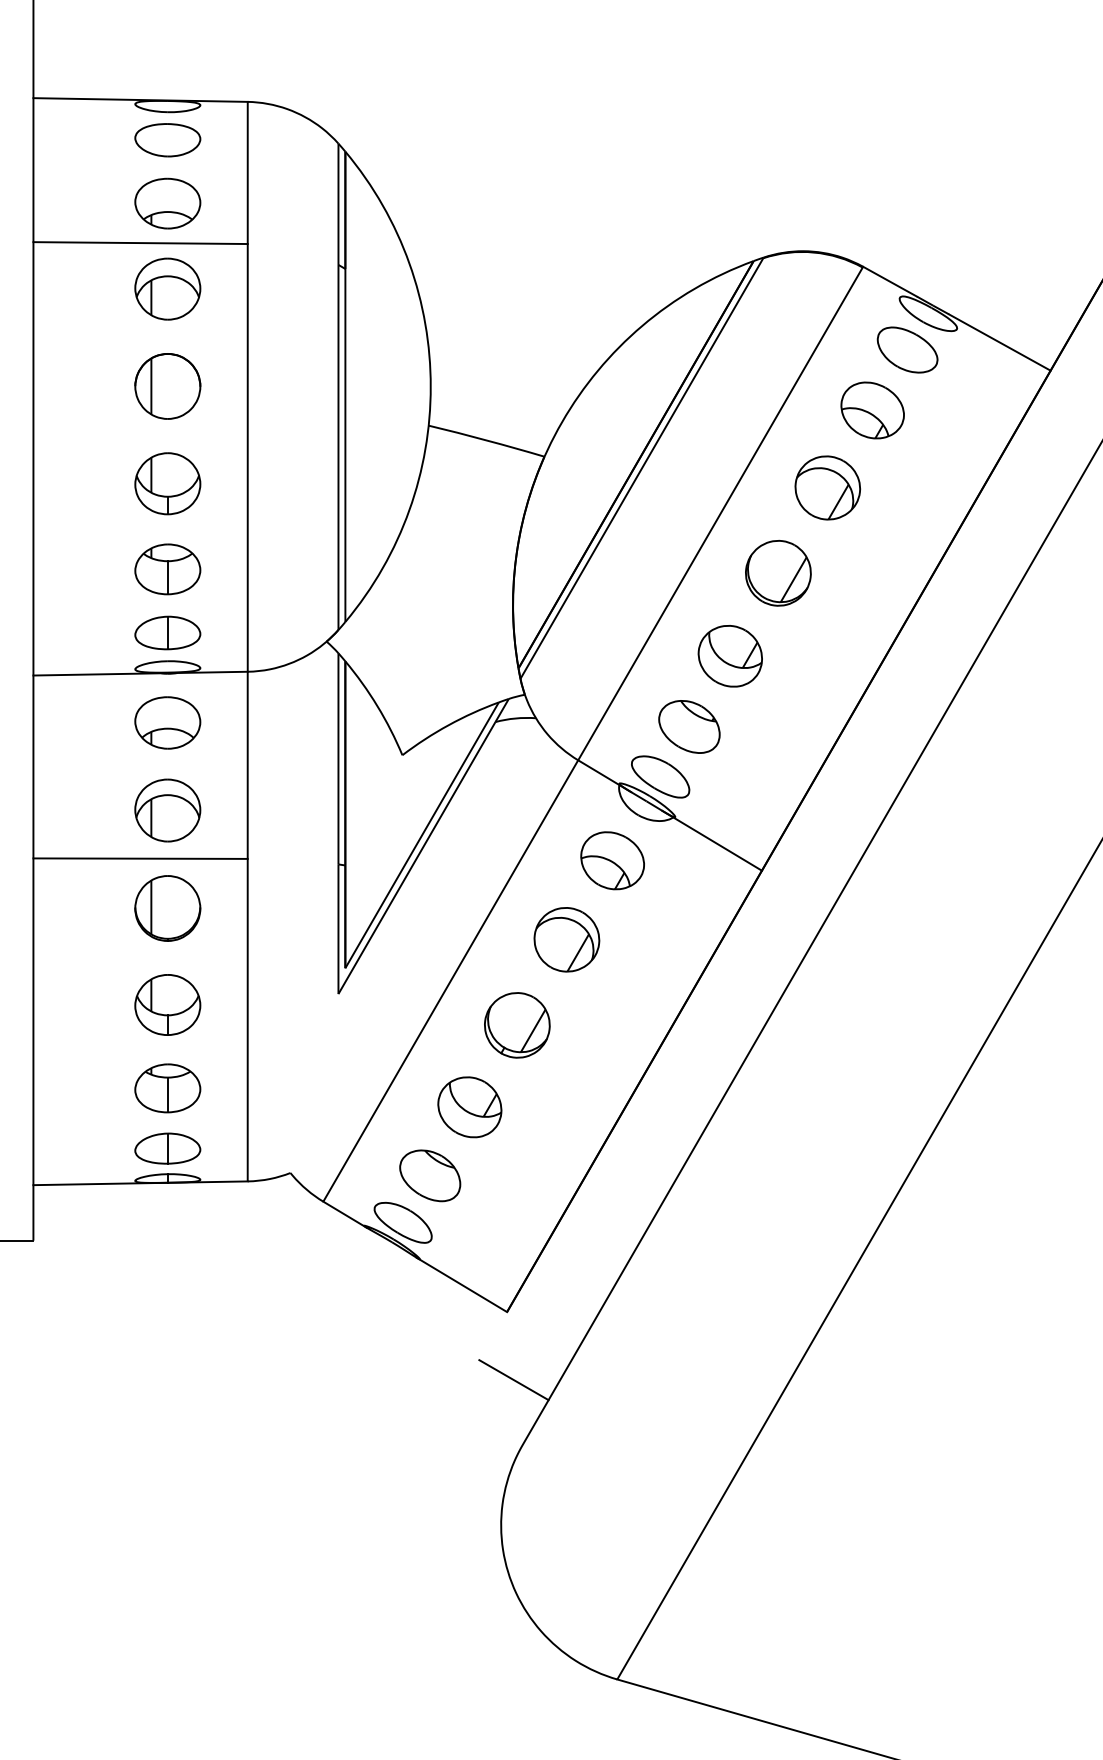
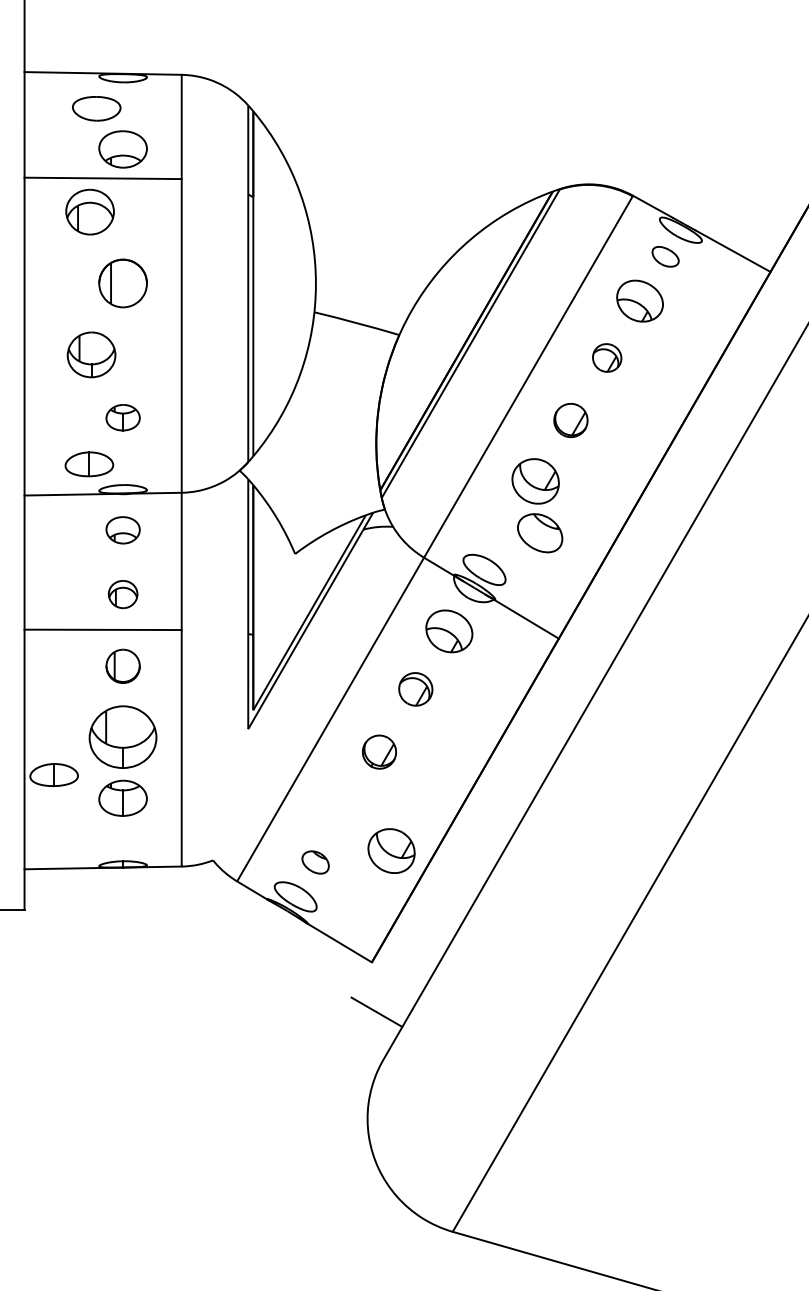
part: (167, 140) -> (96, 109), moved
part: (167, 288) -> (89, 211), moved
part: (907, 349) -> (665, 256), size x0.6
part: (167, 483) -> (91, 354), moved
part: (827, 487) -> (606, 357), size x0.6
part: (167, 569) -> (122, 417), size x0.7
part: (778, 572) -> (570, 419), size x0.7
part: (167, 632) -> (89, 463), moved
part: (167, 722) -> (122, 529), size x0.7
part: (689, 726) -> (540, 532), moved
part: (167, 810) -> (122, 594), size x0.6
part: (167, 908) -> (122, 666), size x0.7
part: (566, 939) -> (415, 689), size x0.7
part: (167, 1004) -> (122, 736), size x1.4
part: (517, 1025) -> (379, 752), size x0.7
part: (469, 1107) -> (391, 851), moved
part: (167, 1148) -> (53, 774), moved
part: (430, 1175) -> (315, 862), size x0.6

